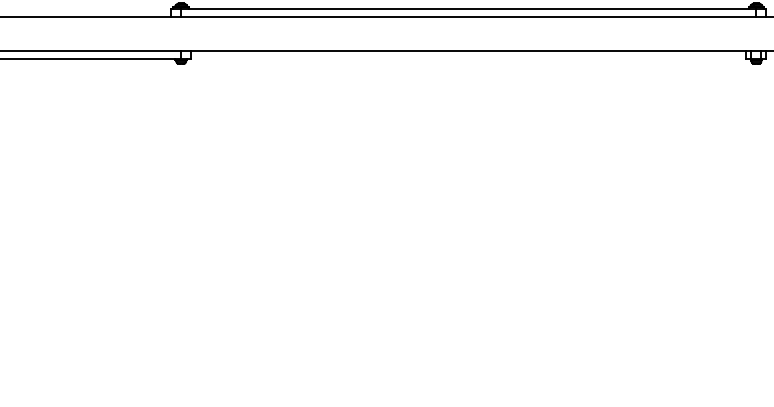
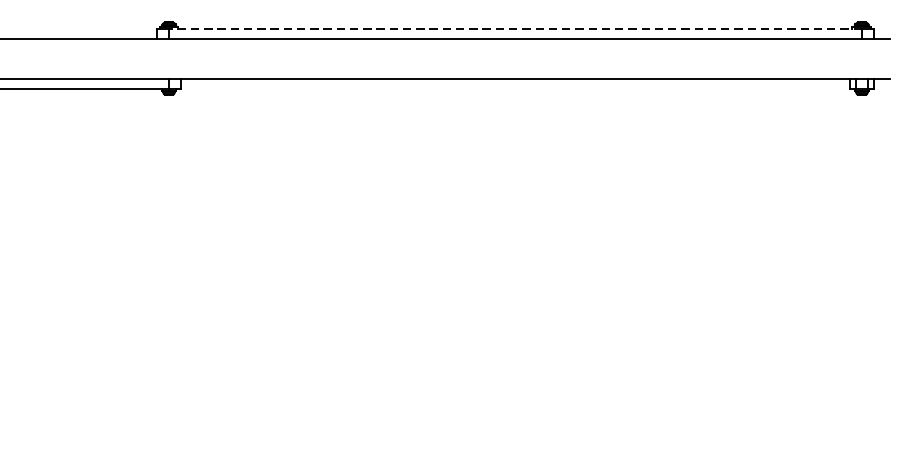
line: (468, 8) -> (515, 28), solid -> dashed

